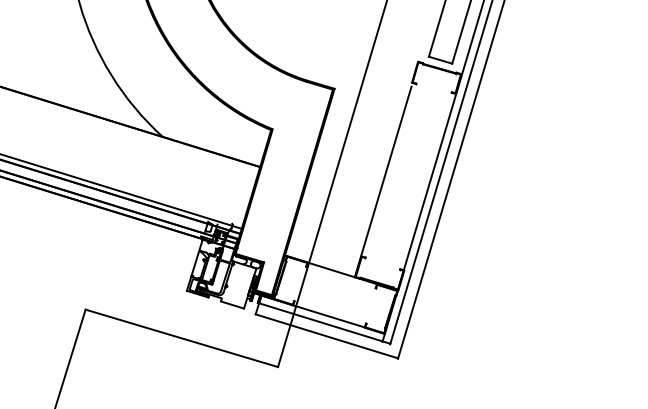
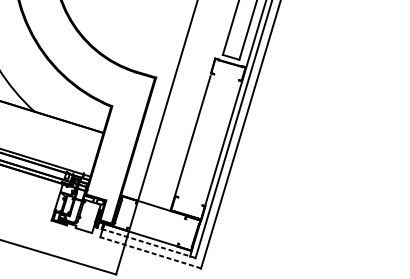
line: (324, 323) -> (149, 243), solid -> dashed
line: (326, 336) -> (150, 252), solid -> dashed

